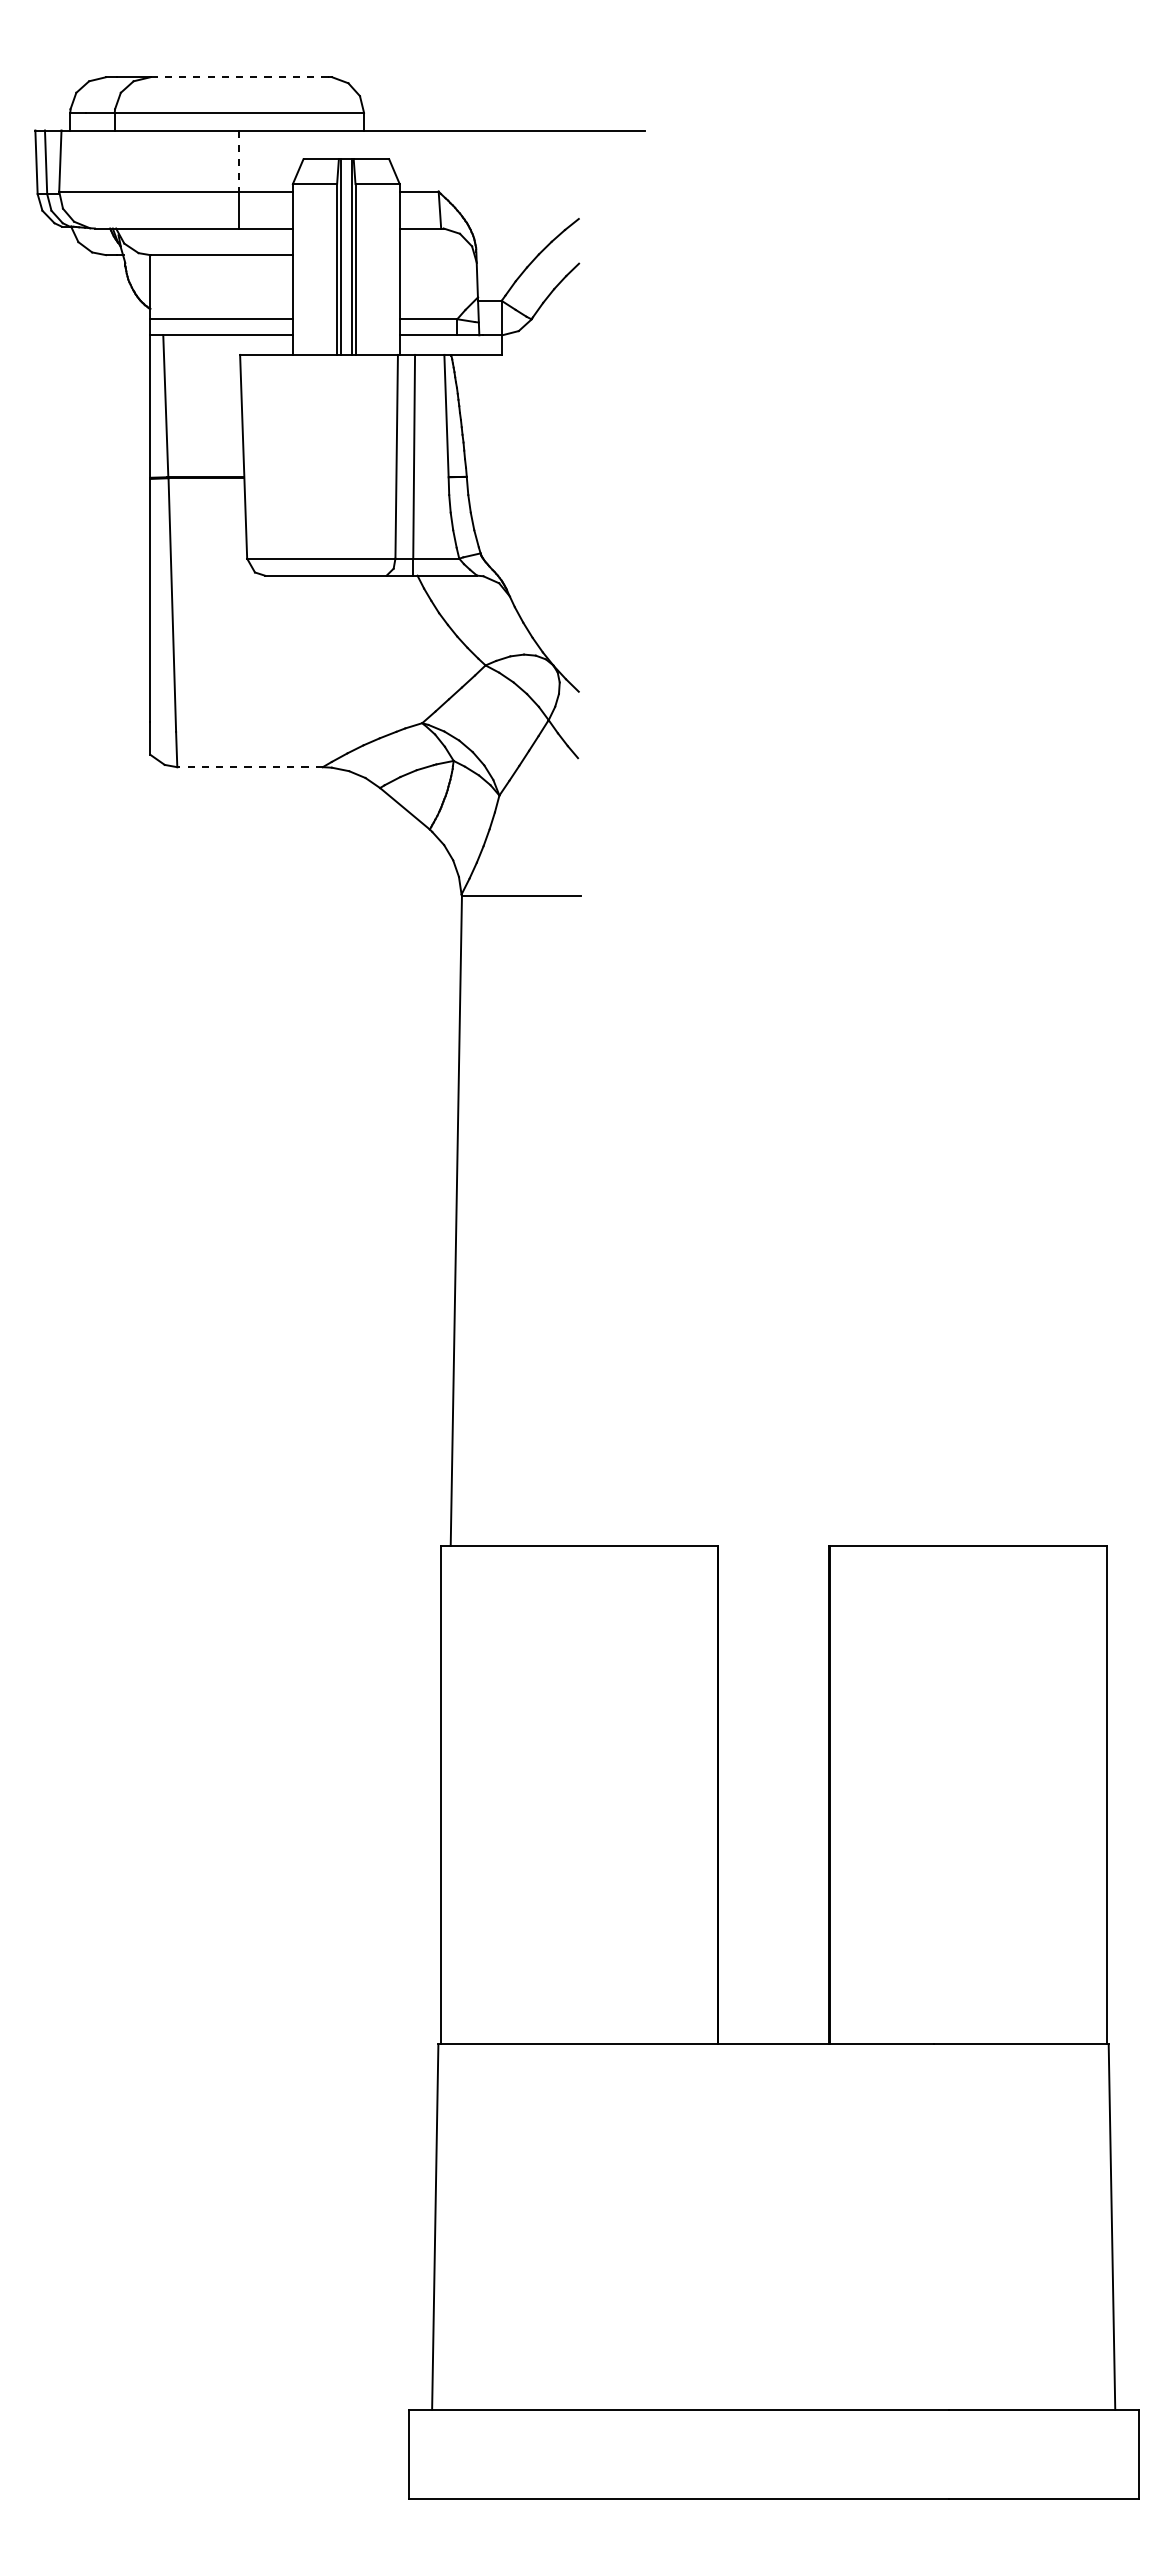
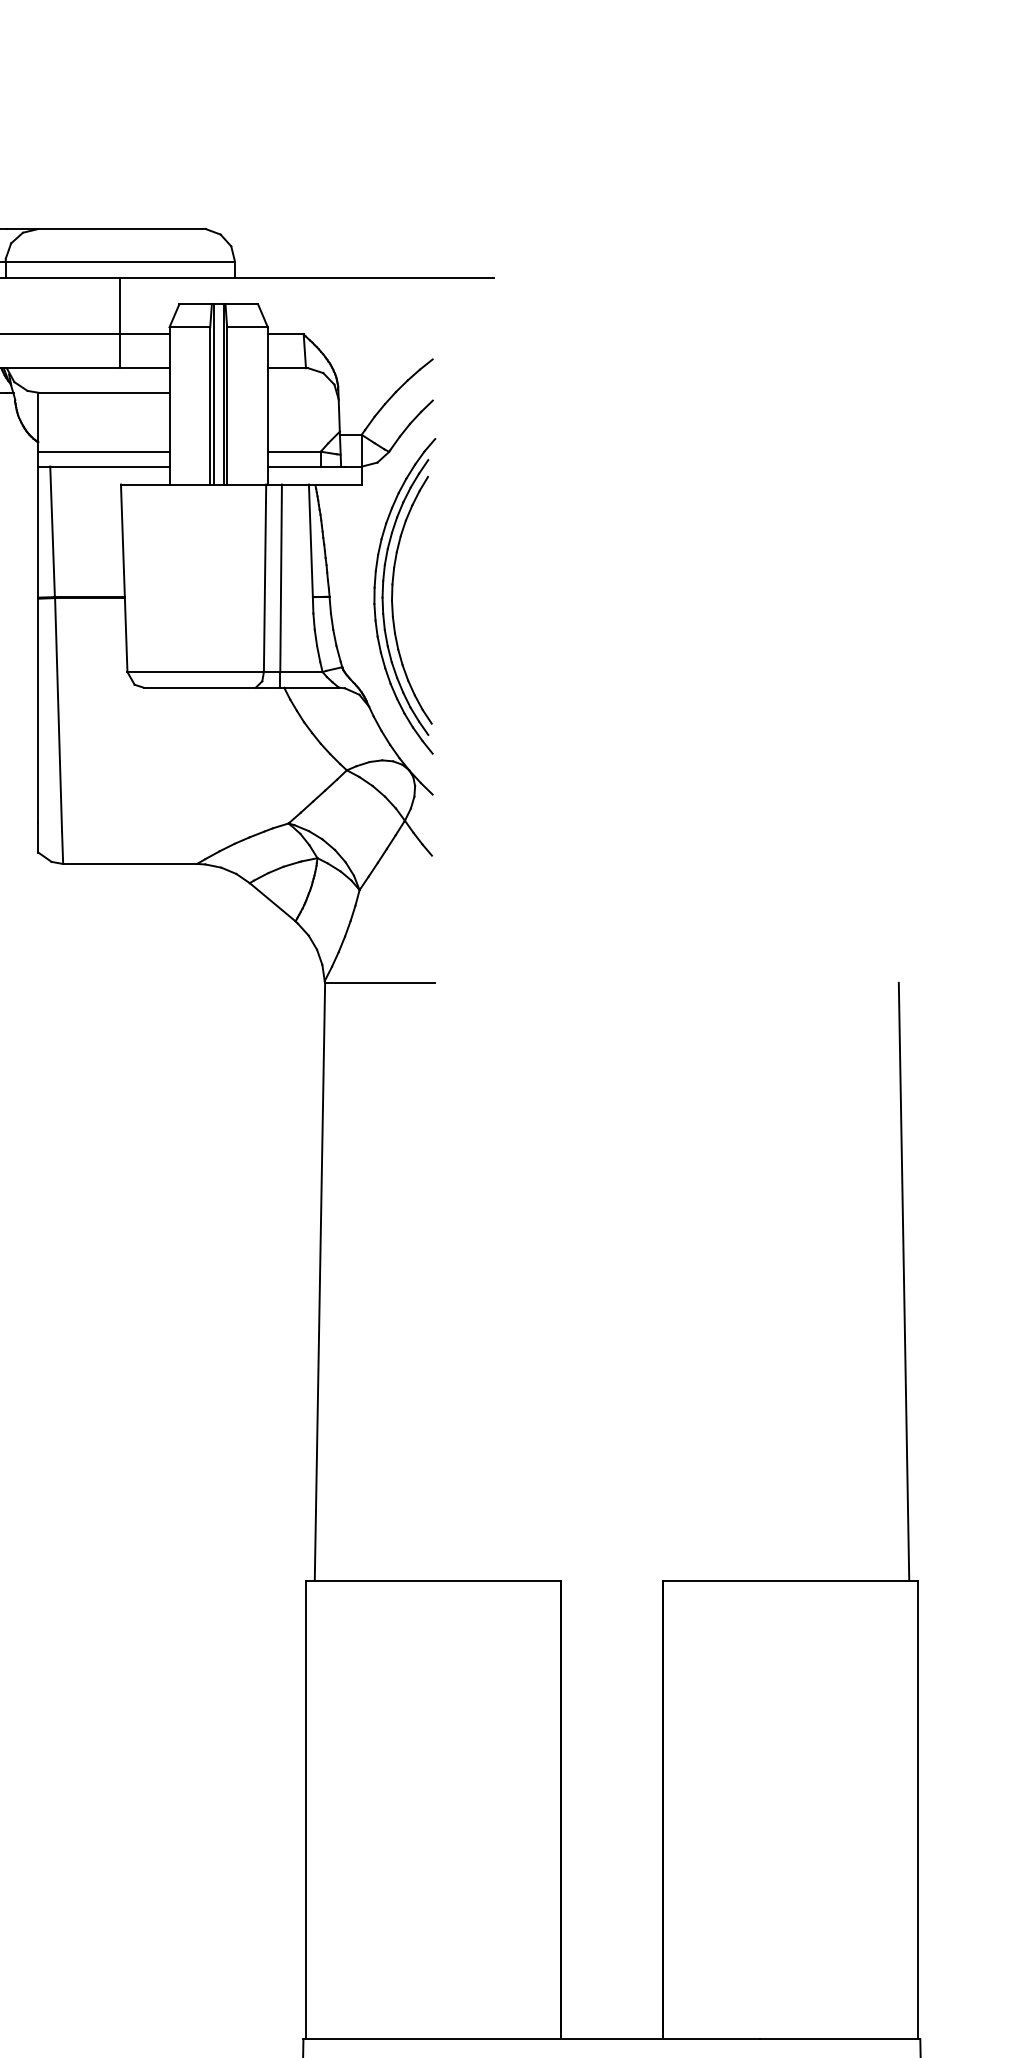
line: (239, 77) -> (120, 229), dashed -> solid
line: (239, 161) -> (120, 306), dashed -> solid
part: (535, 476) -> (392, 596), added
line: (250, 767) -> (130, 864), dashed -> solid
line: (1090, 1221) -> (903, 1282), added

